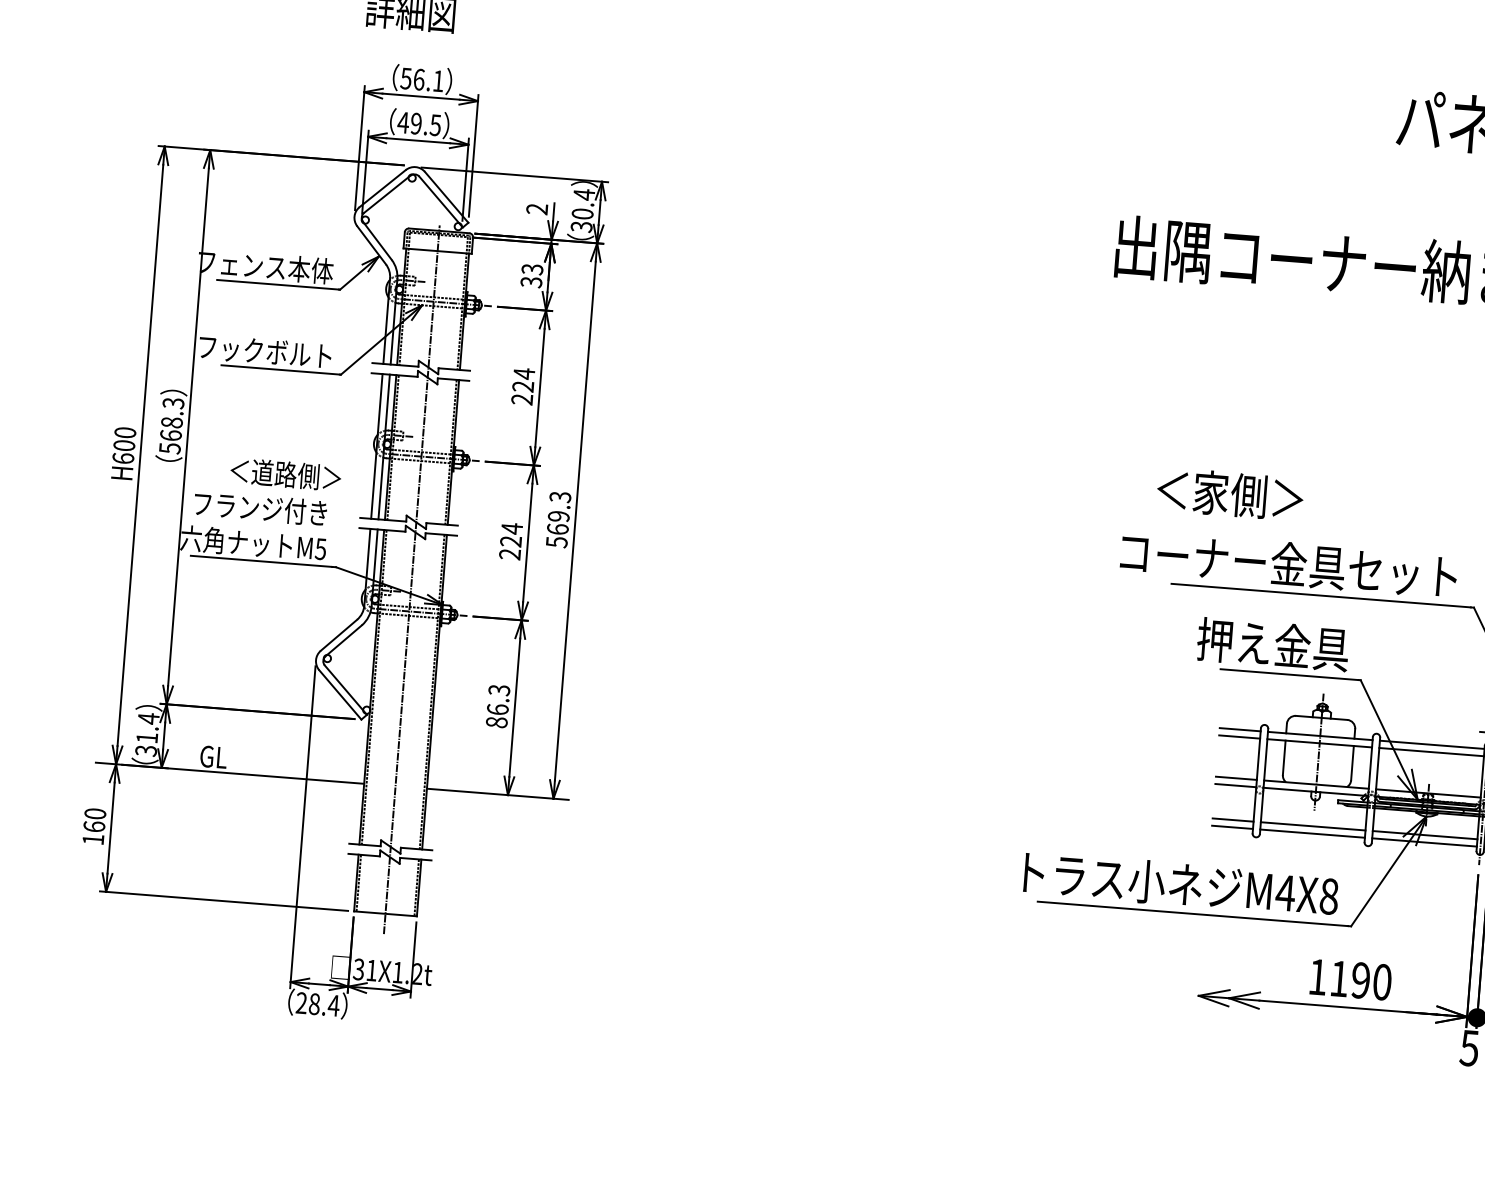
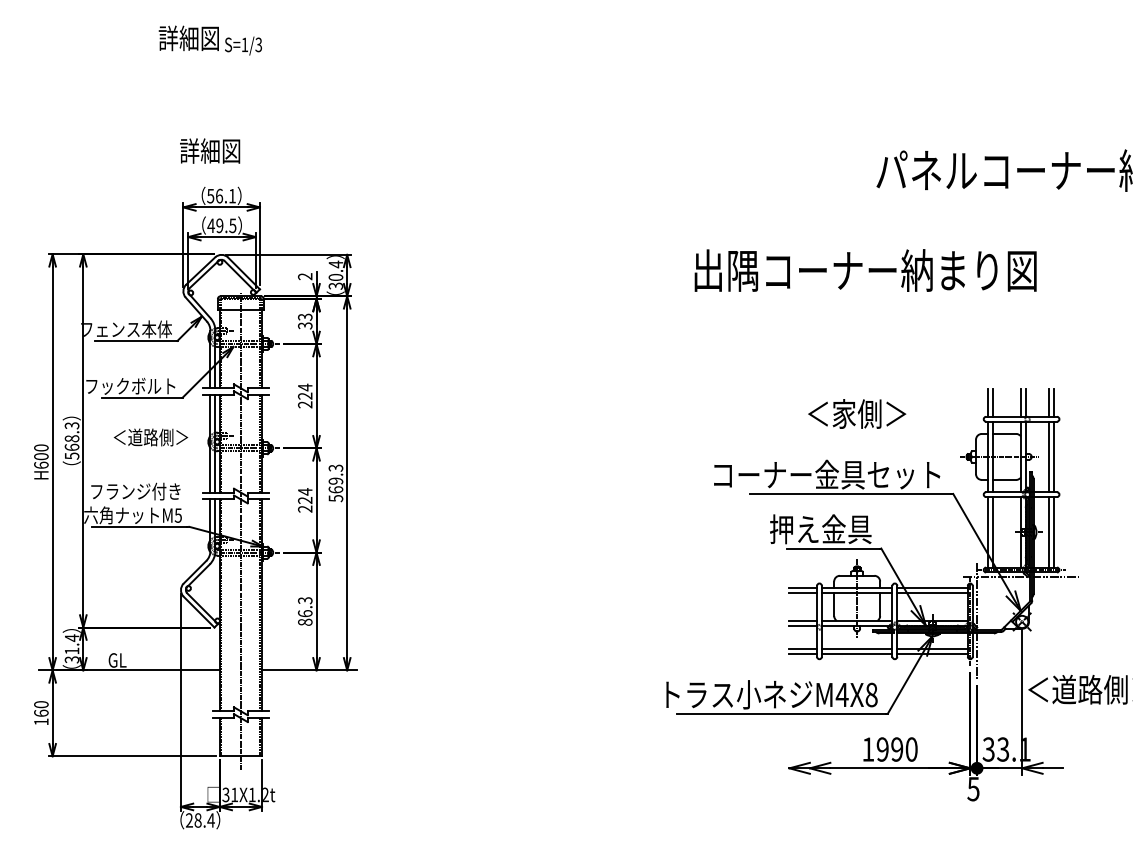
text: (285, 474) -> (150, 437), moved
text: (1230, 493) -> (857, 413), moved
text: (1339, 978) -> (882, 749), 1190 -> 1990

